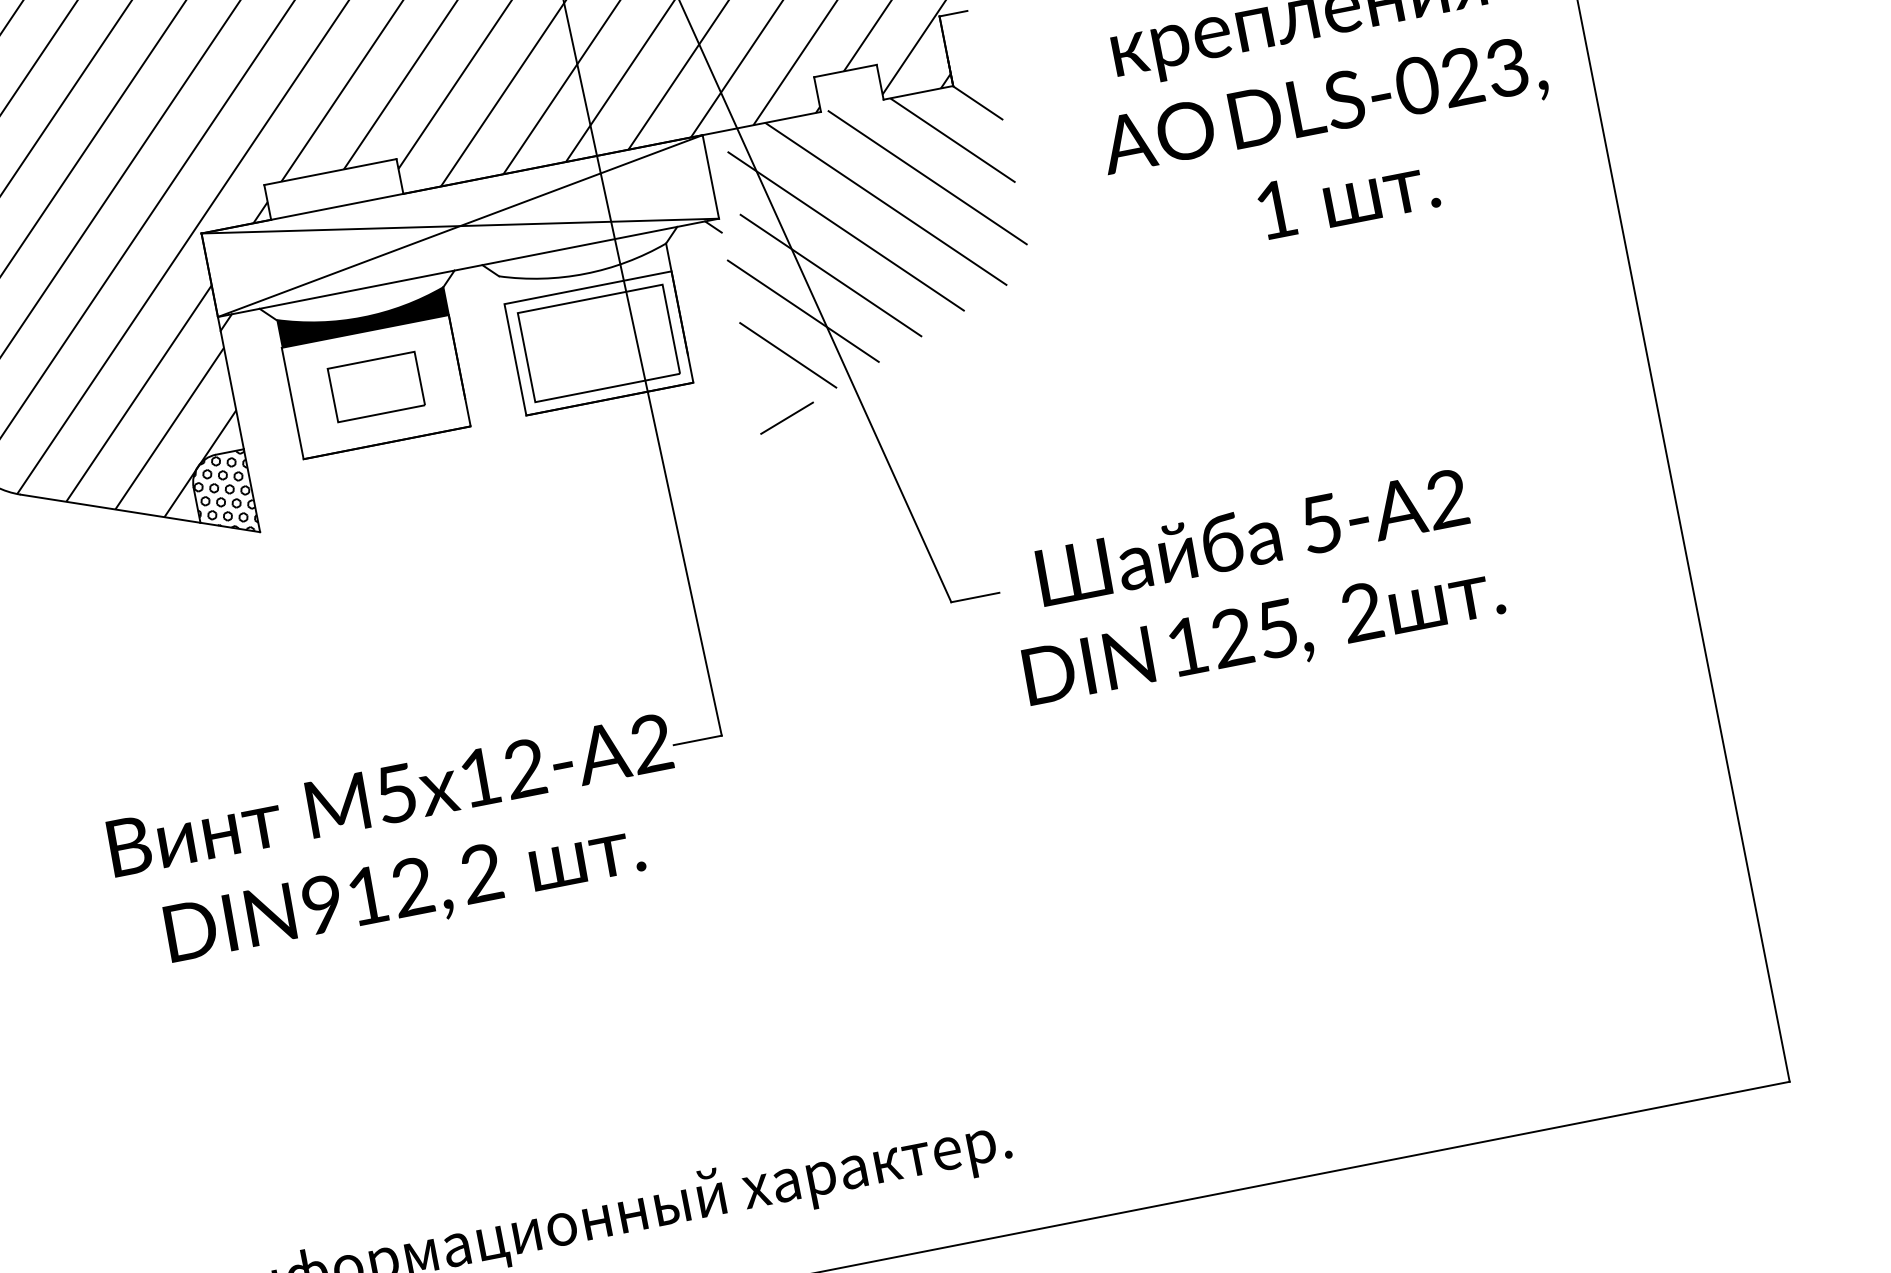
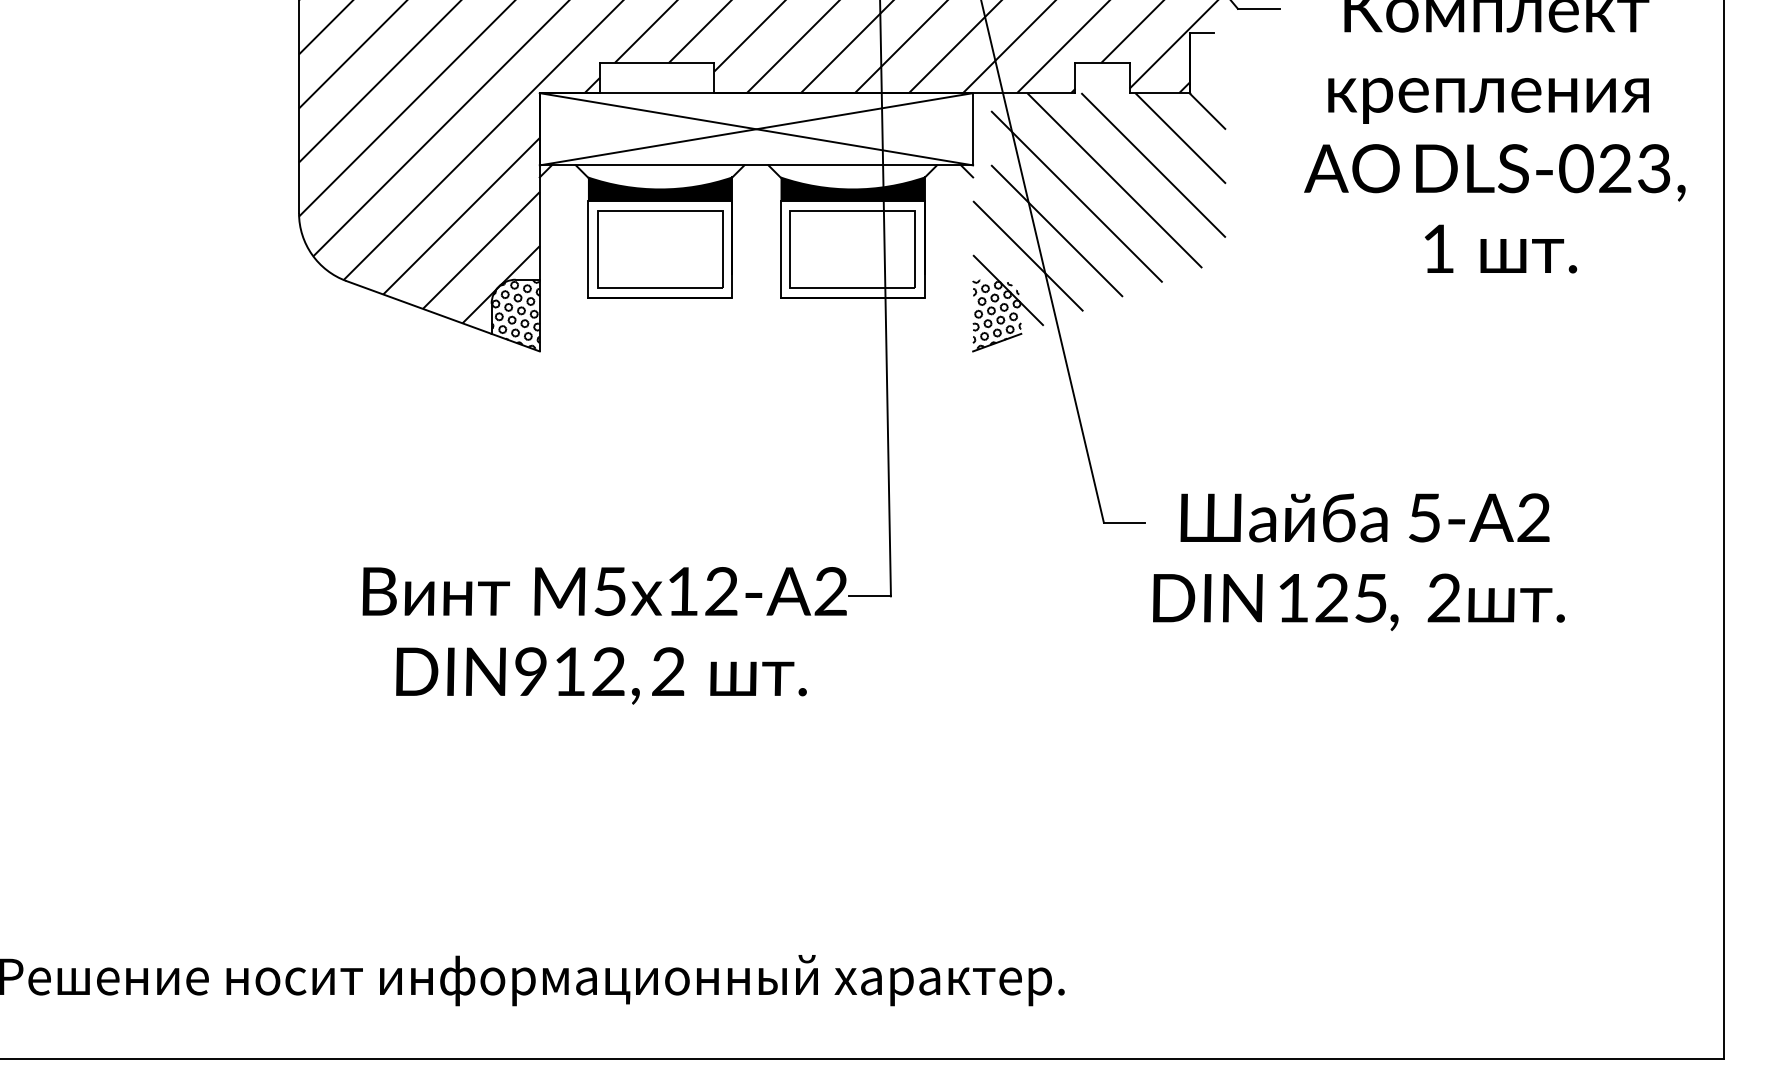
fill: (585, 273) -> (852, 189), added
hatch: (781, 385) -> (997, 314), added
part: (376, 386) -> (660, 249), size x1.67

